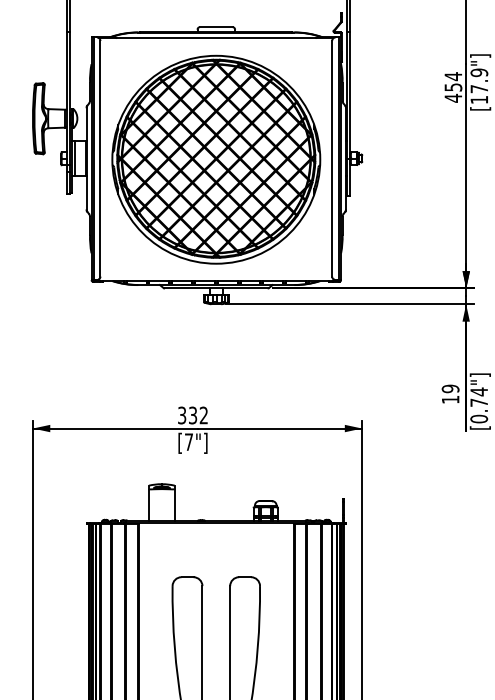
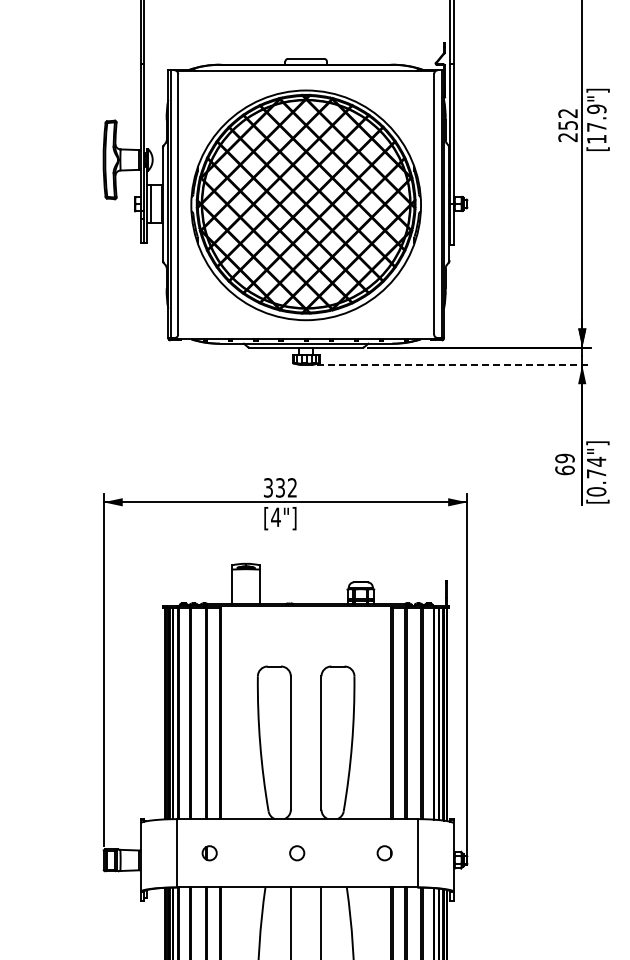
text: (452, 87) -> (567, 125), 454 -> 252
line: (349, 304) -> (453, 365), solid -> dashed
text: (450, 399) -> (564, 470), 19 -> 69
text: (188, 441) -> (275, 516), [7"] -> [4"]

